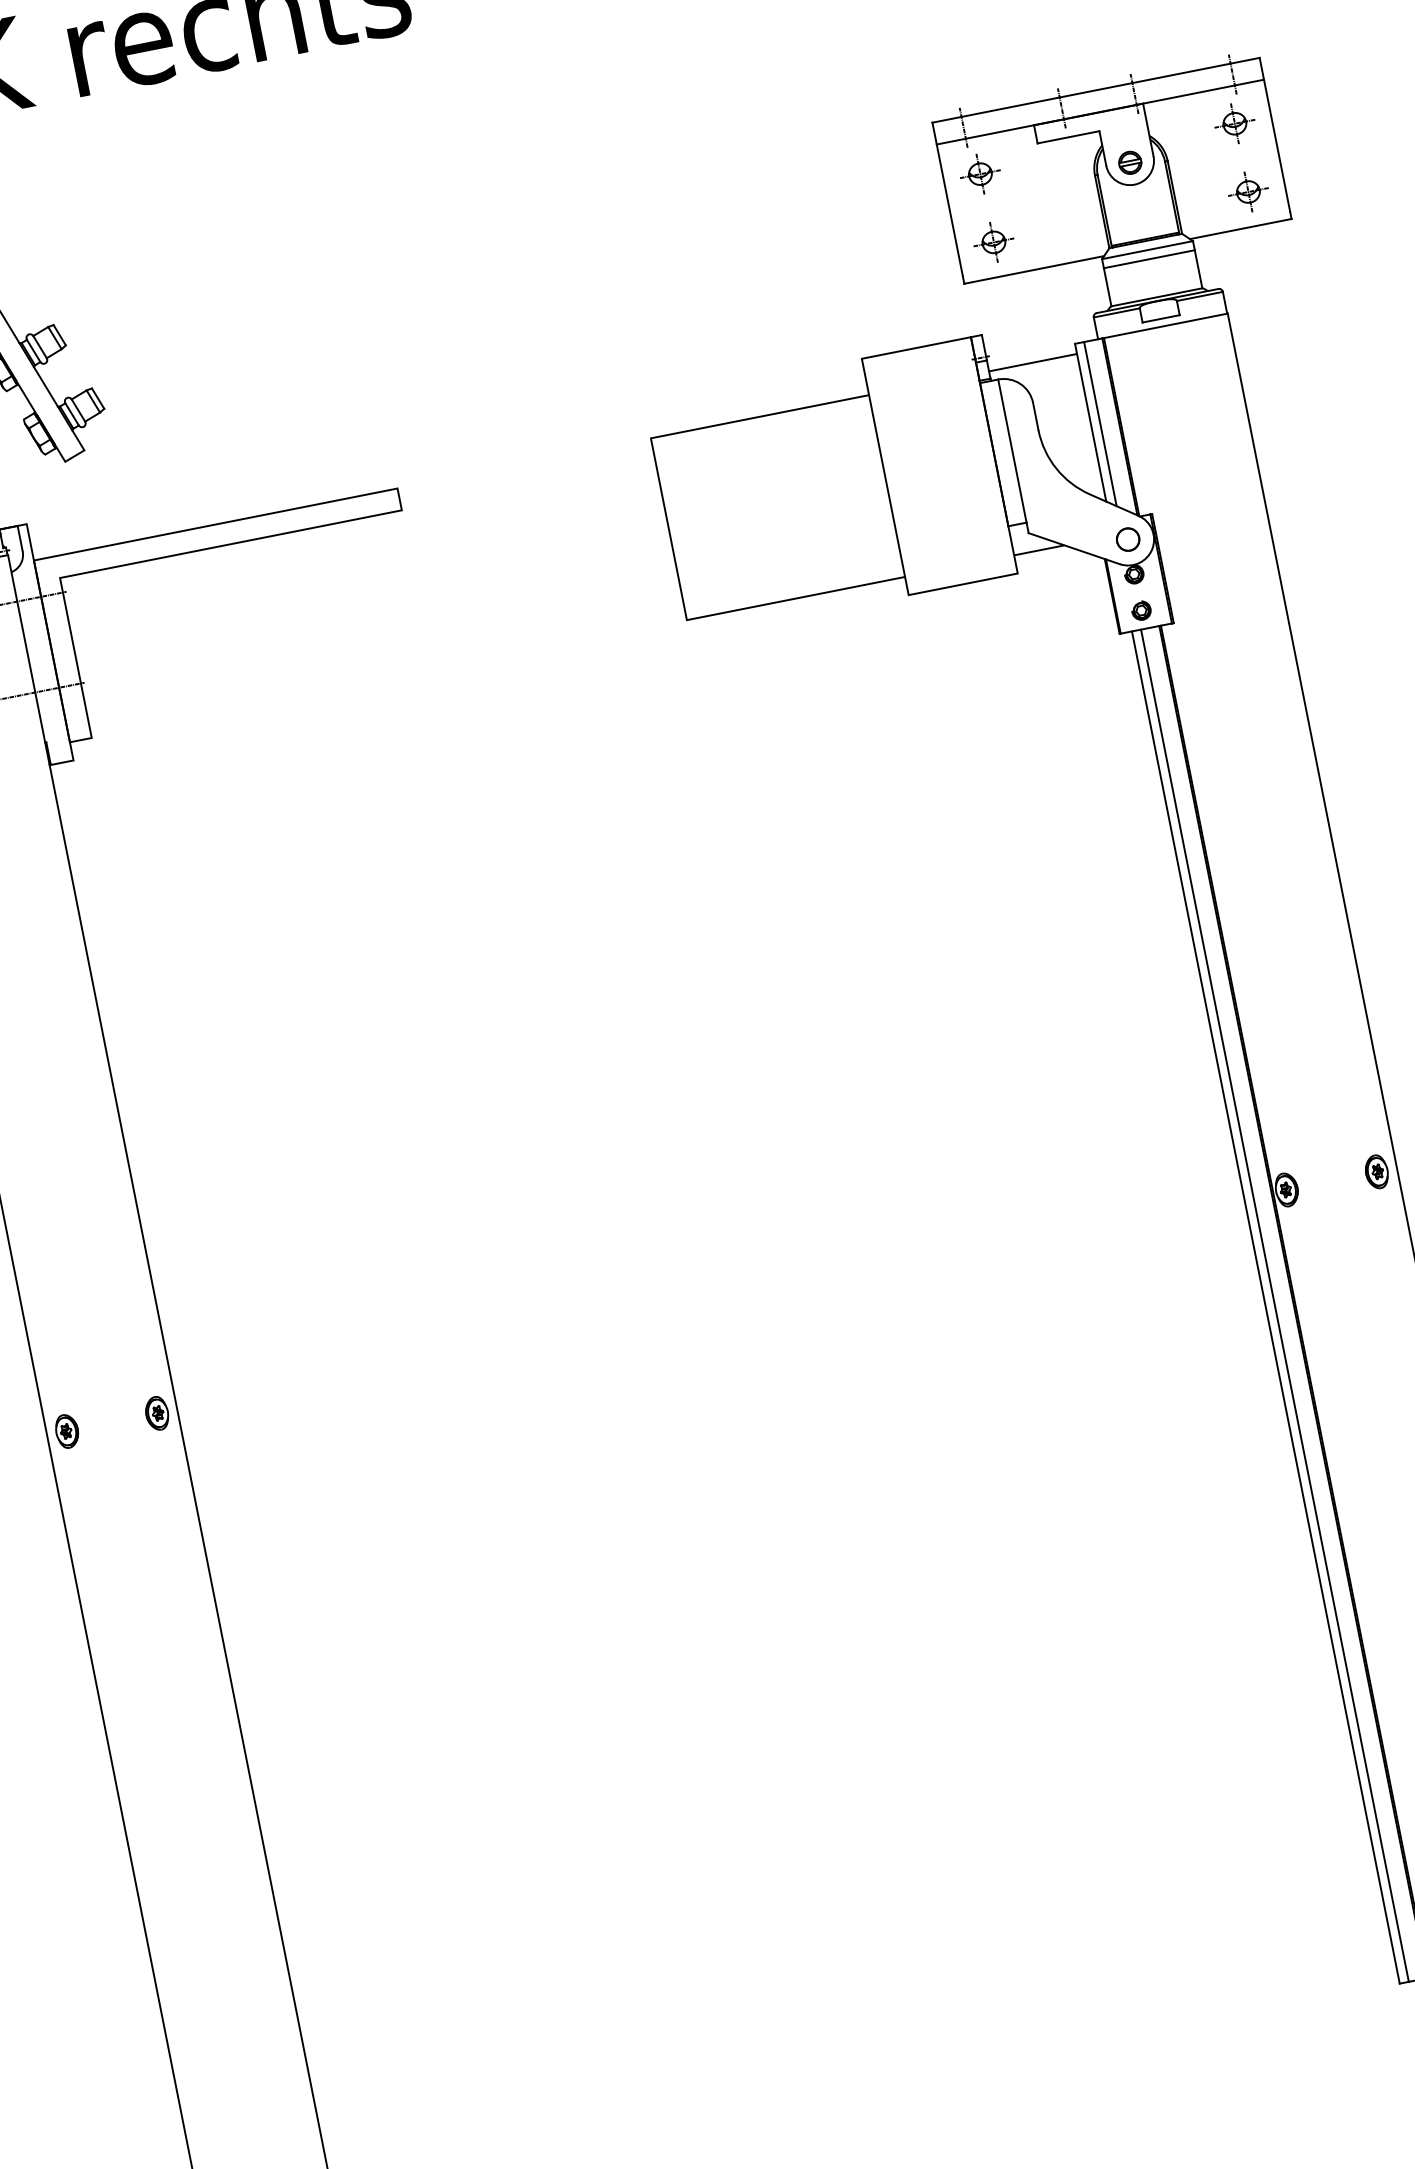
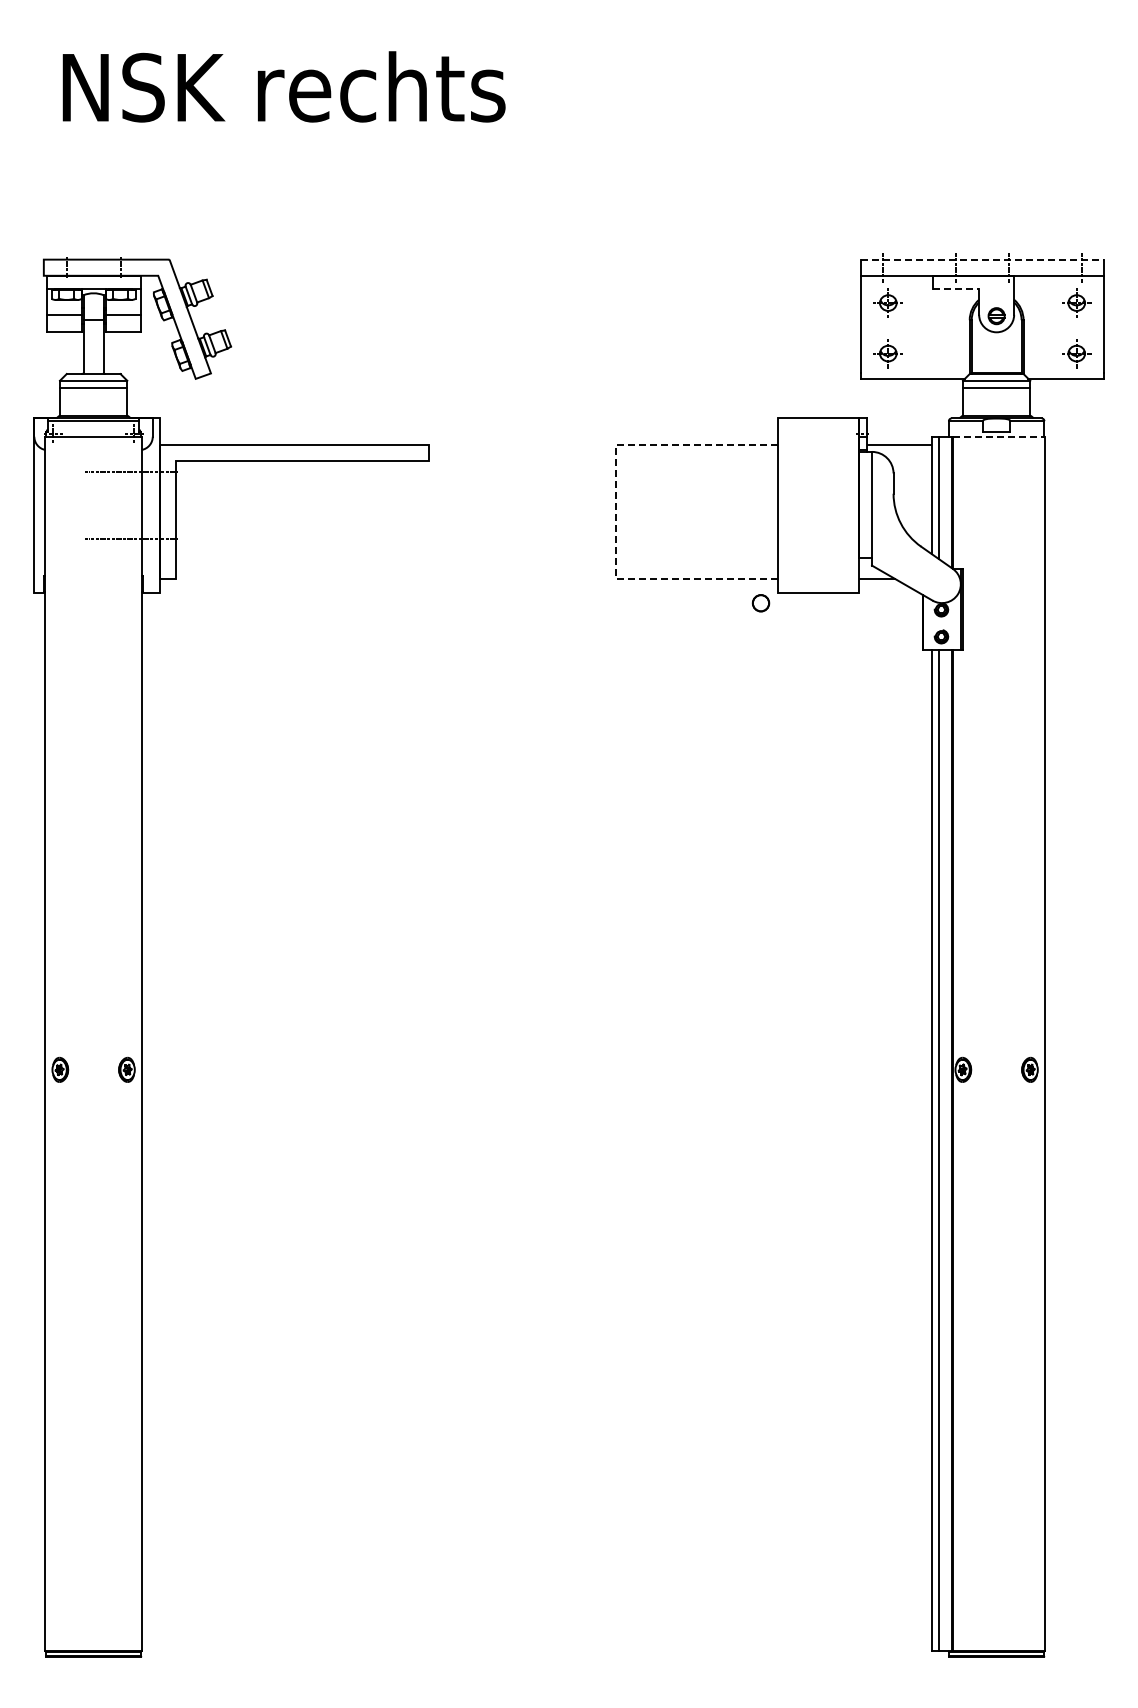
line: (1097, 89) -> (983, 259), solid -> dashed
line: (1068, 137) -> (956, 289), solid -> dashed
line: (1166, 325) -> (999, 437), solid -> dashed
line: (669, 529) -> (616, 512), solid -> dashed
part: (1127, 540) -> (760, 603), moved

